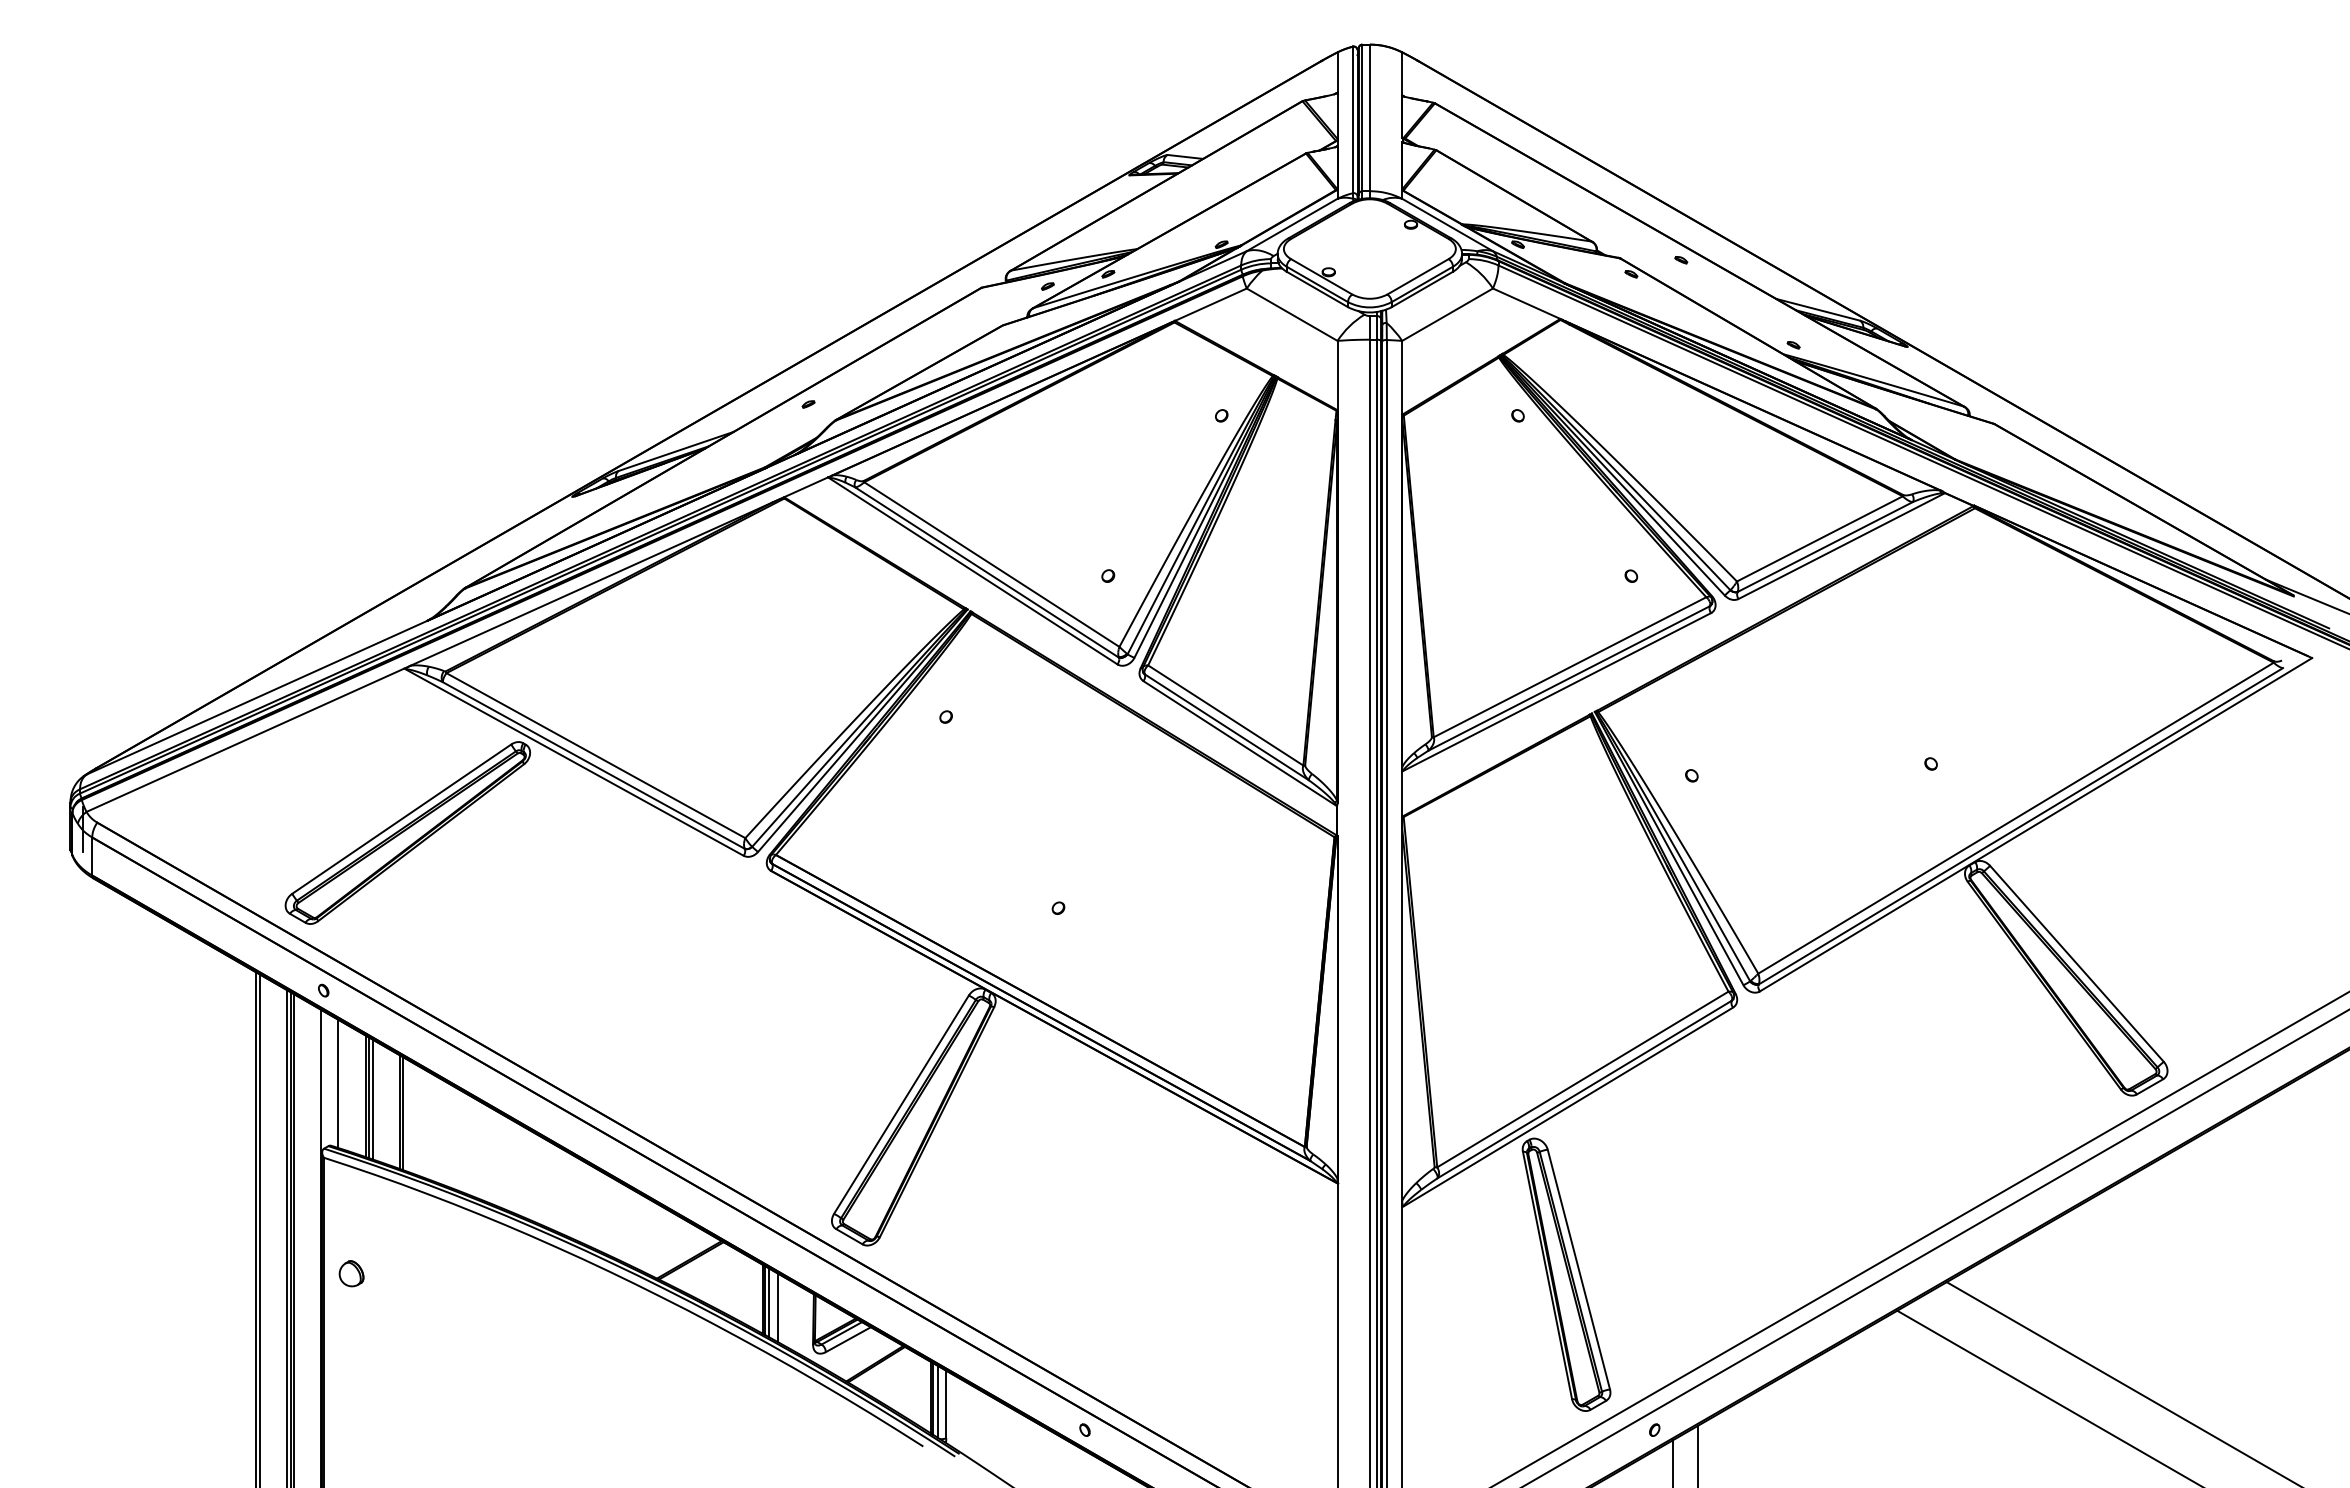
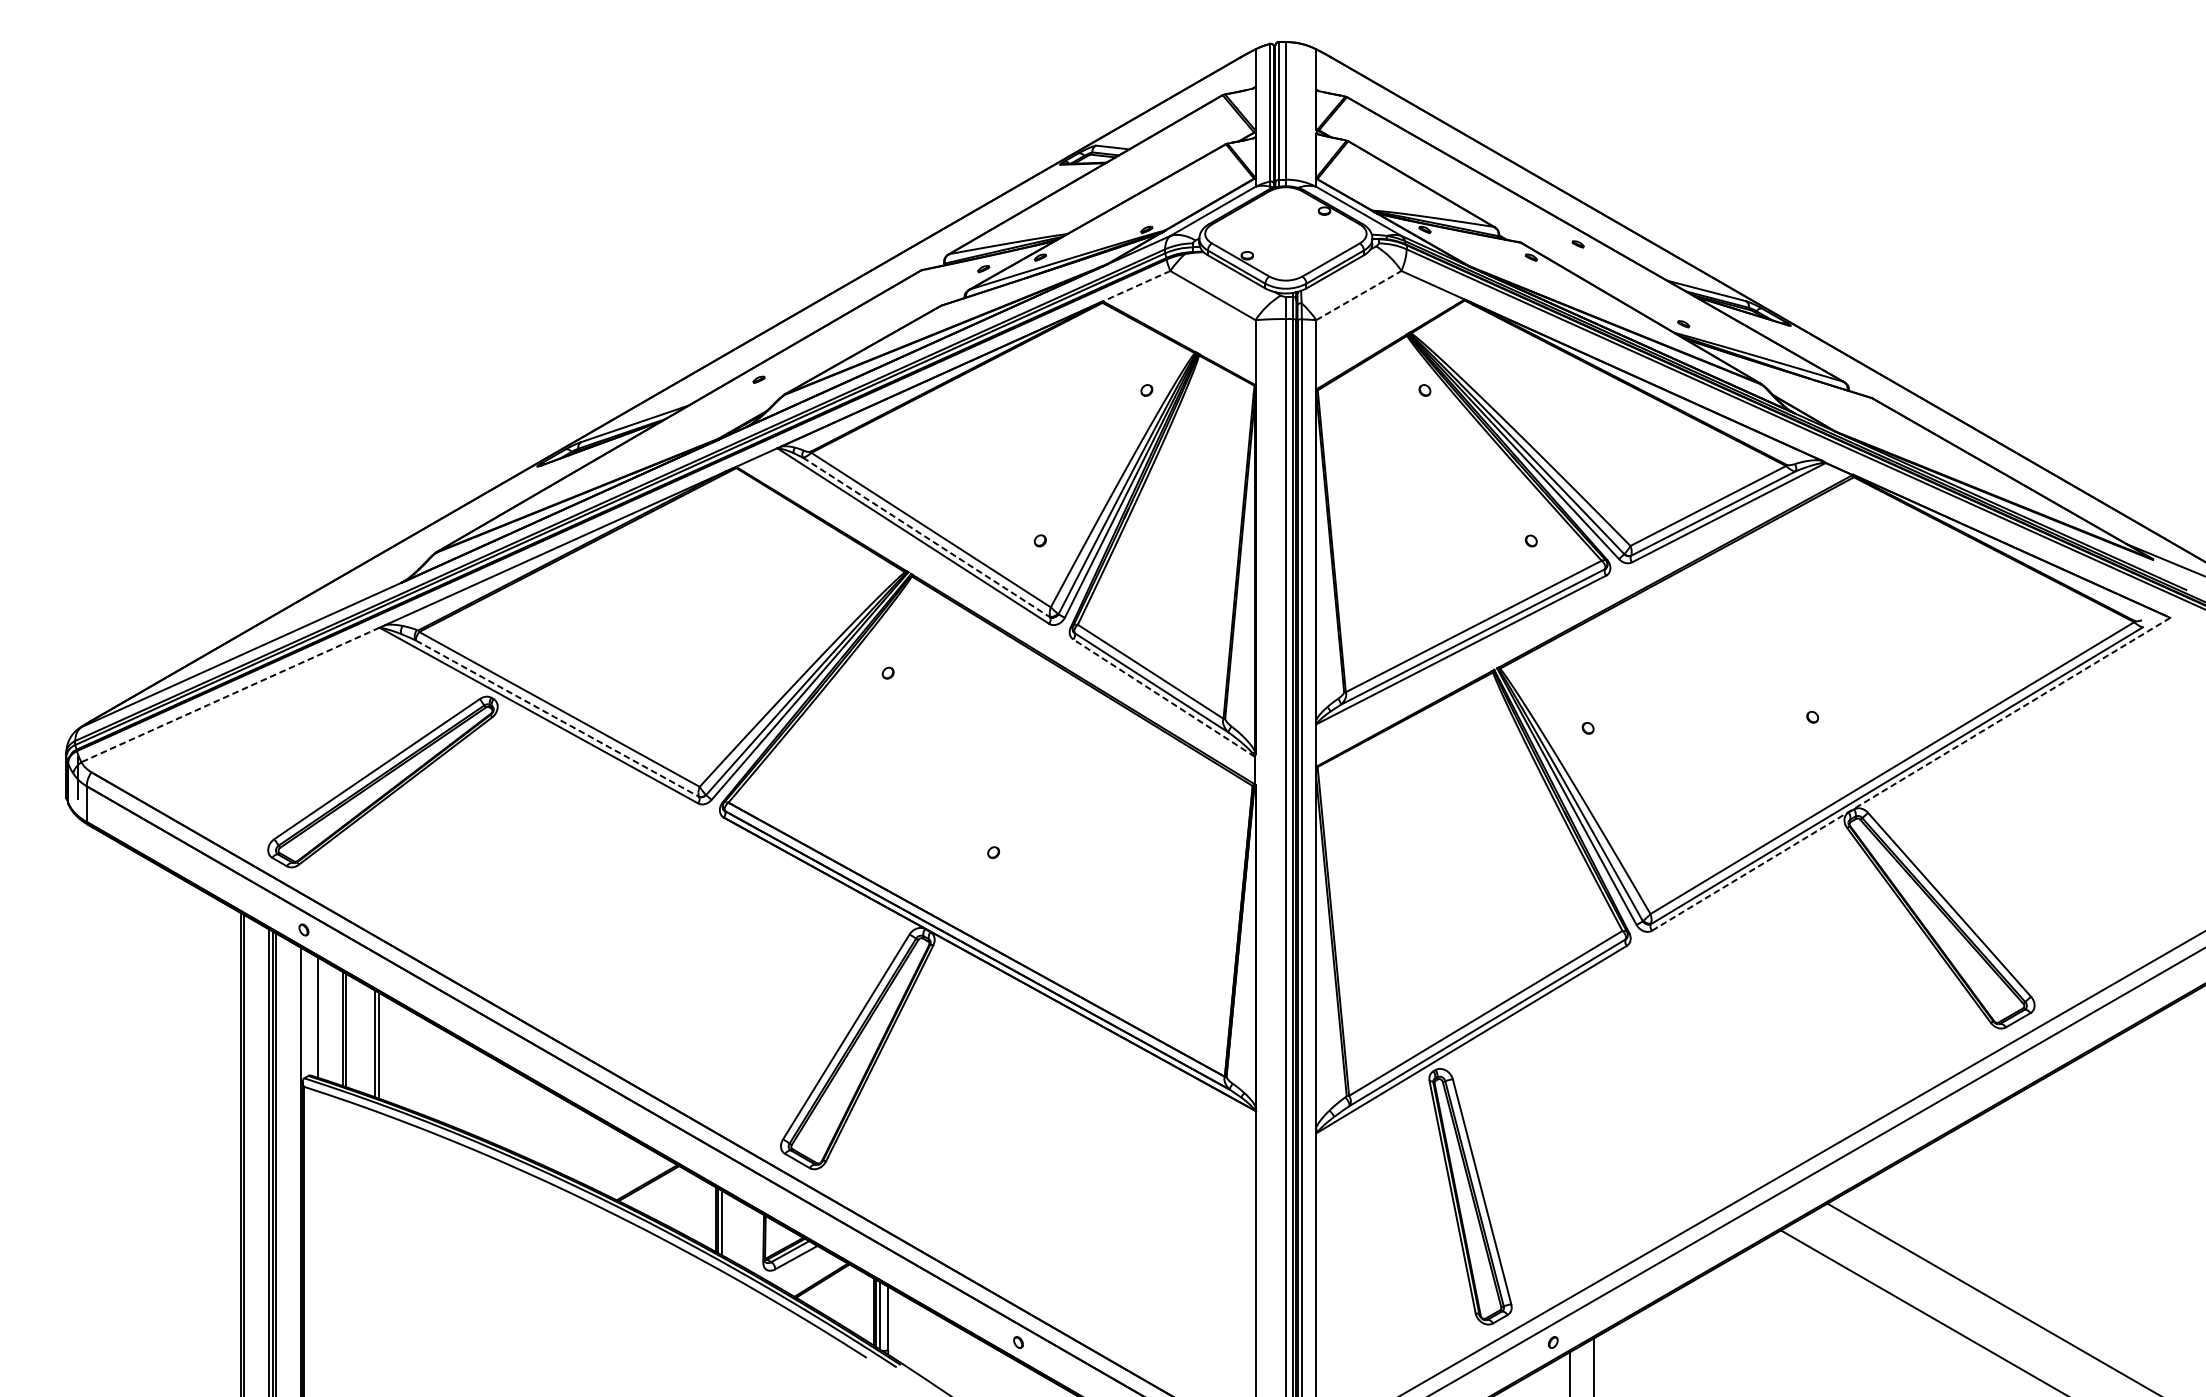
line: (1210, 304) -> (1136, 285), solid -> dashed
line: (1448, 314) -> (1359, 295), solid -> dashed
line: (987, 572) -> (927, 537), solid -> dashed
line: (244, 740) -> (229, 695), solid -> dashed
line: (1239, 743) -> (1163, 698), solid -> dashed
line: (594, 765) -> (558, 718), solid -> dashed
line: (2036, 824) -> (1911, 774), solid -> dashed
line: (372, 1099) -> (349, 1032), removed
part: (351, 1273) -> (330, 1195), removed
line: (777, 1307) -> (729, 1227), removed

